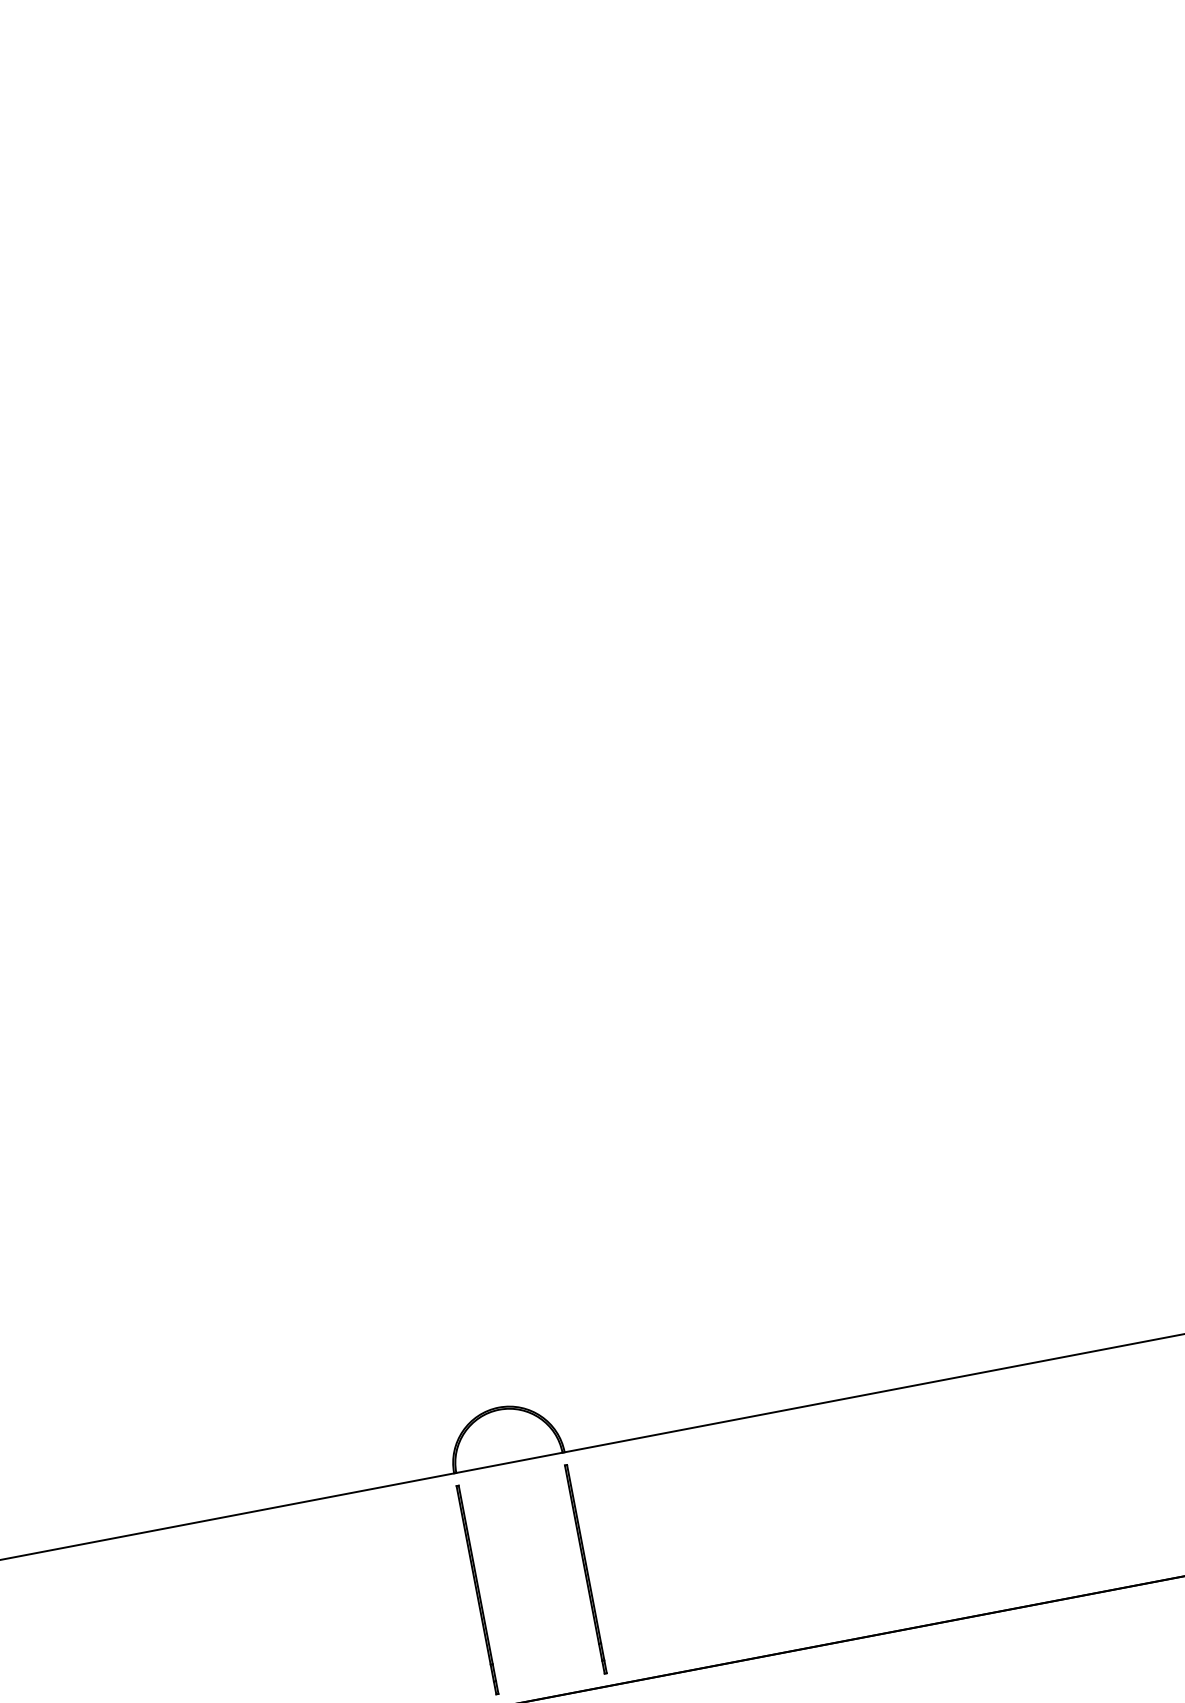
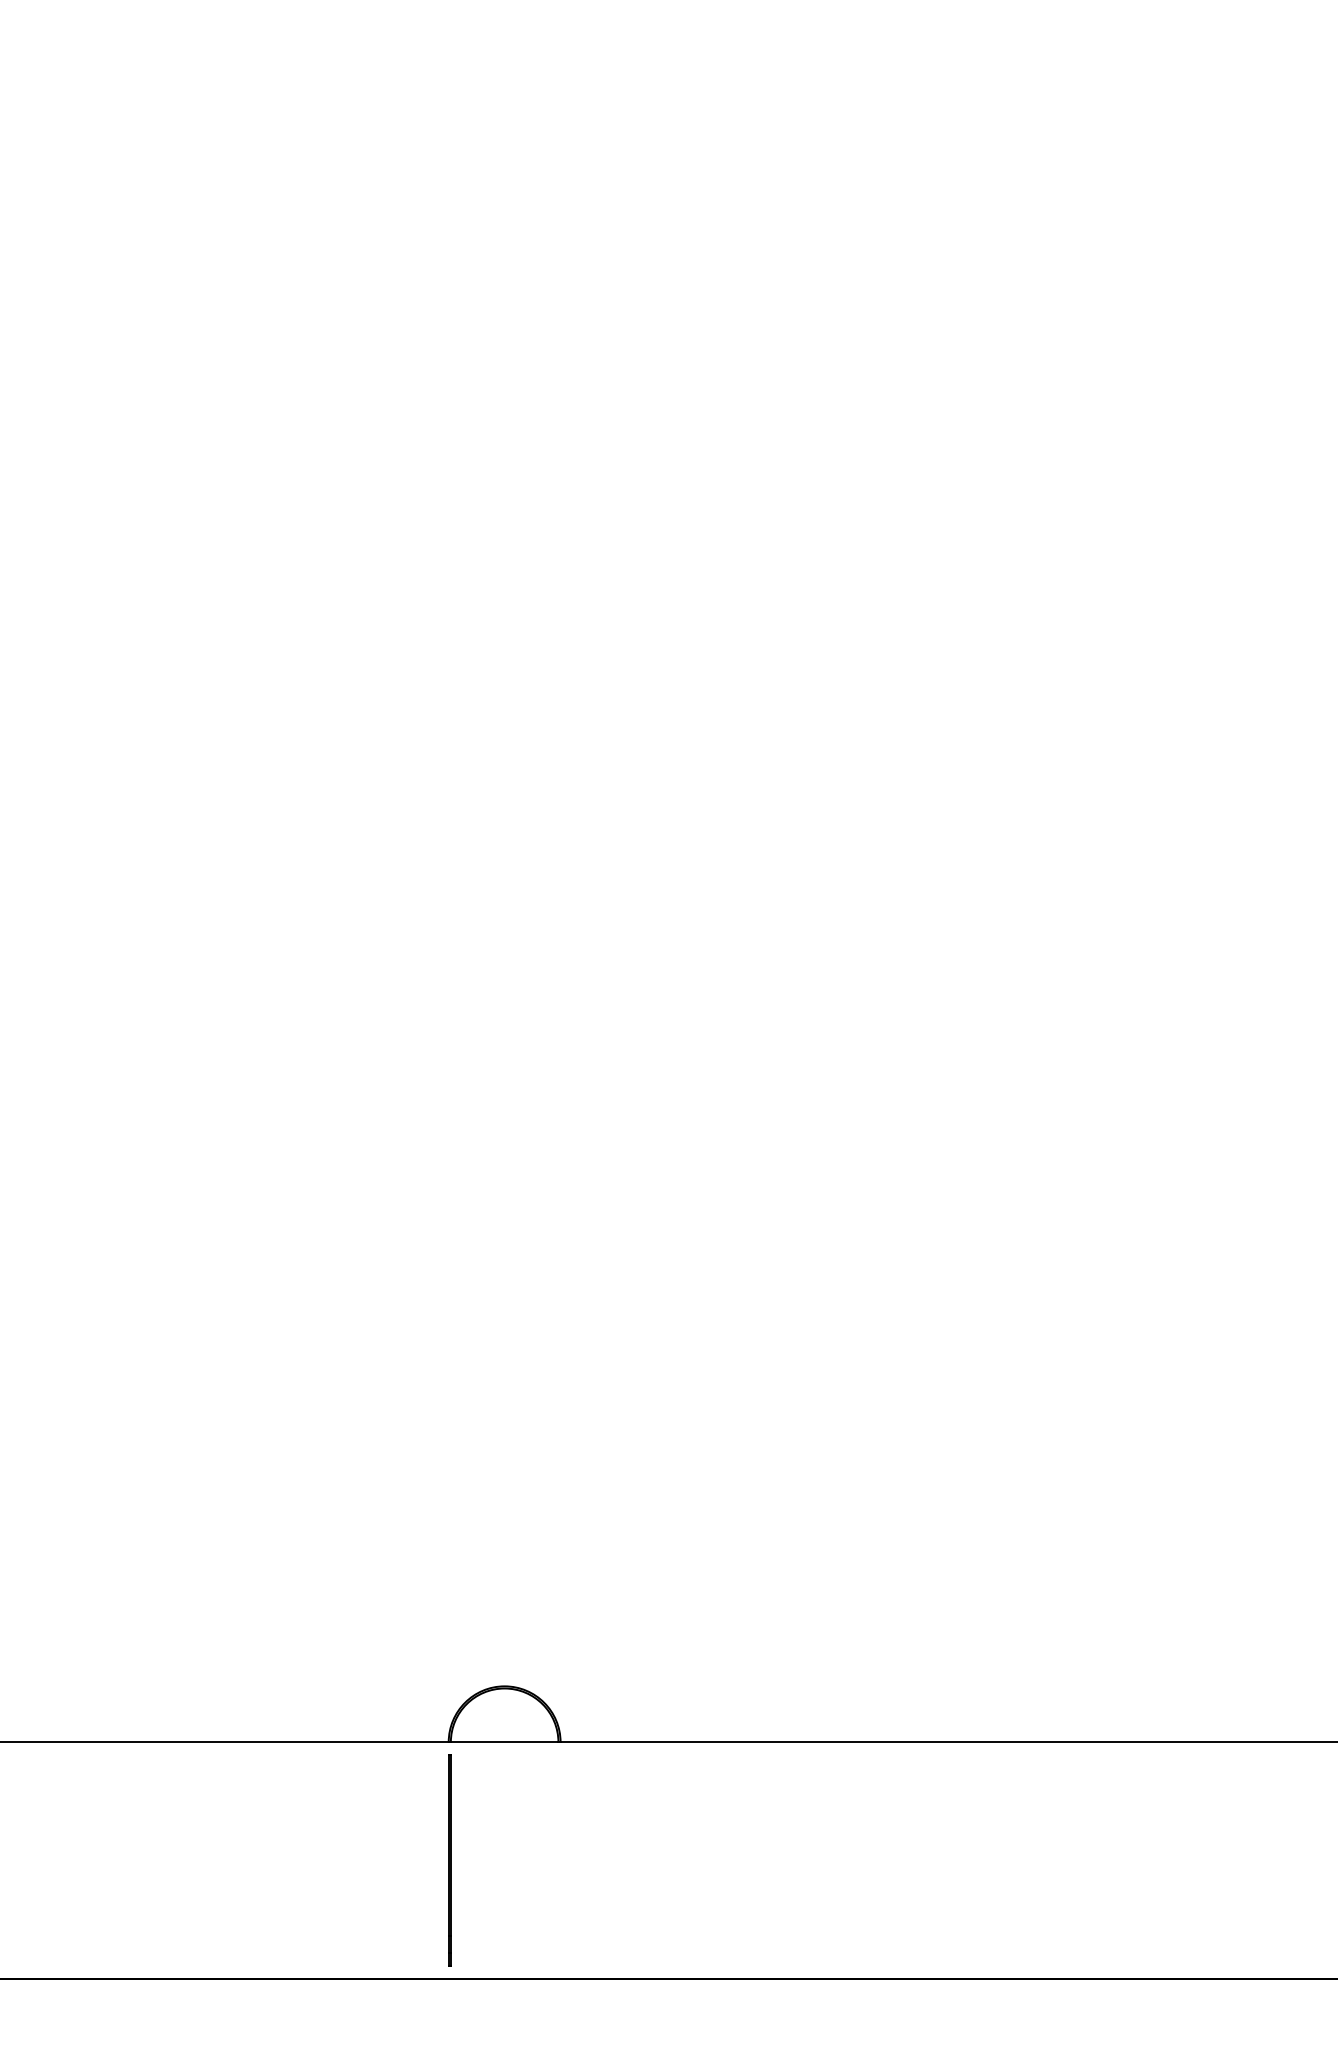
line: (584, 1569) -> (558, 1860), removed

